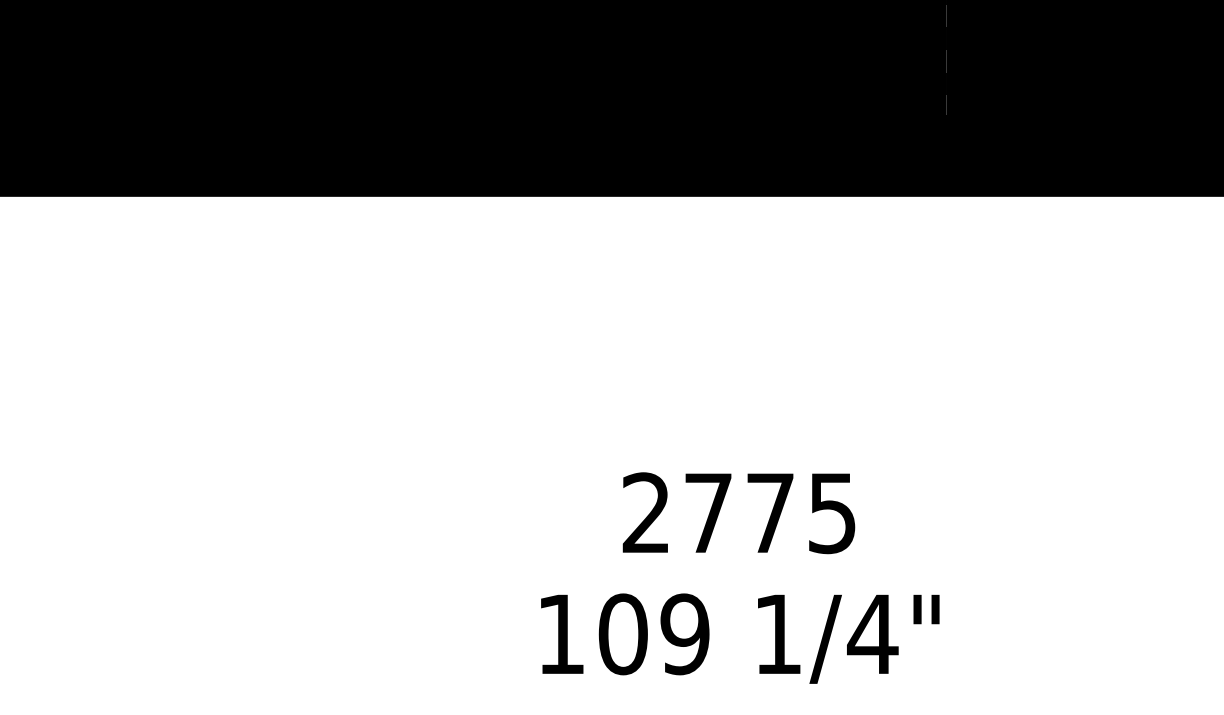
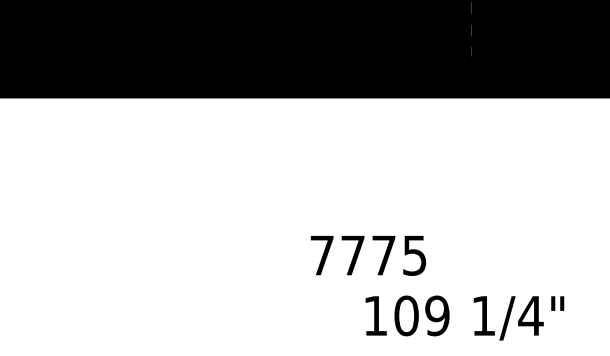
text: (645, 513) -> (321, 255), 2775 -> 7775
text: (739, 637) -> (464, 317), moved

